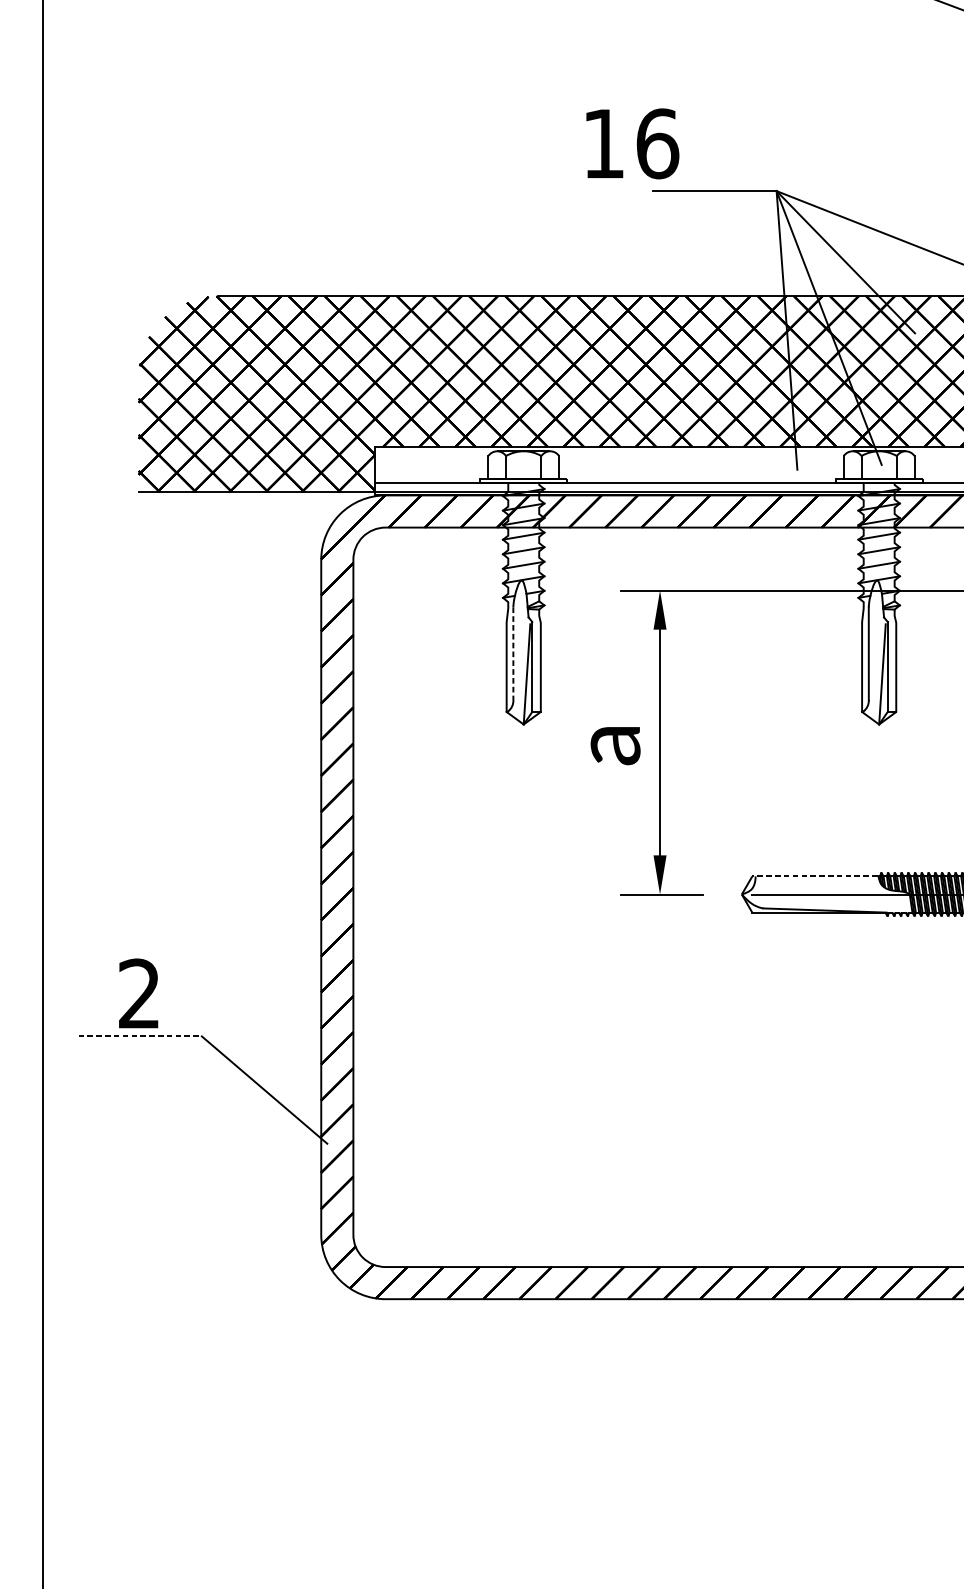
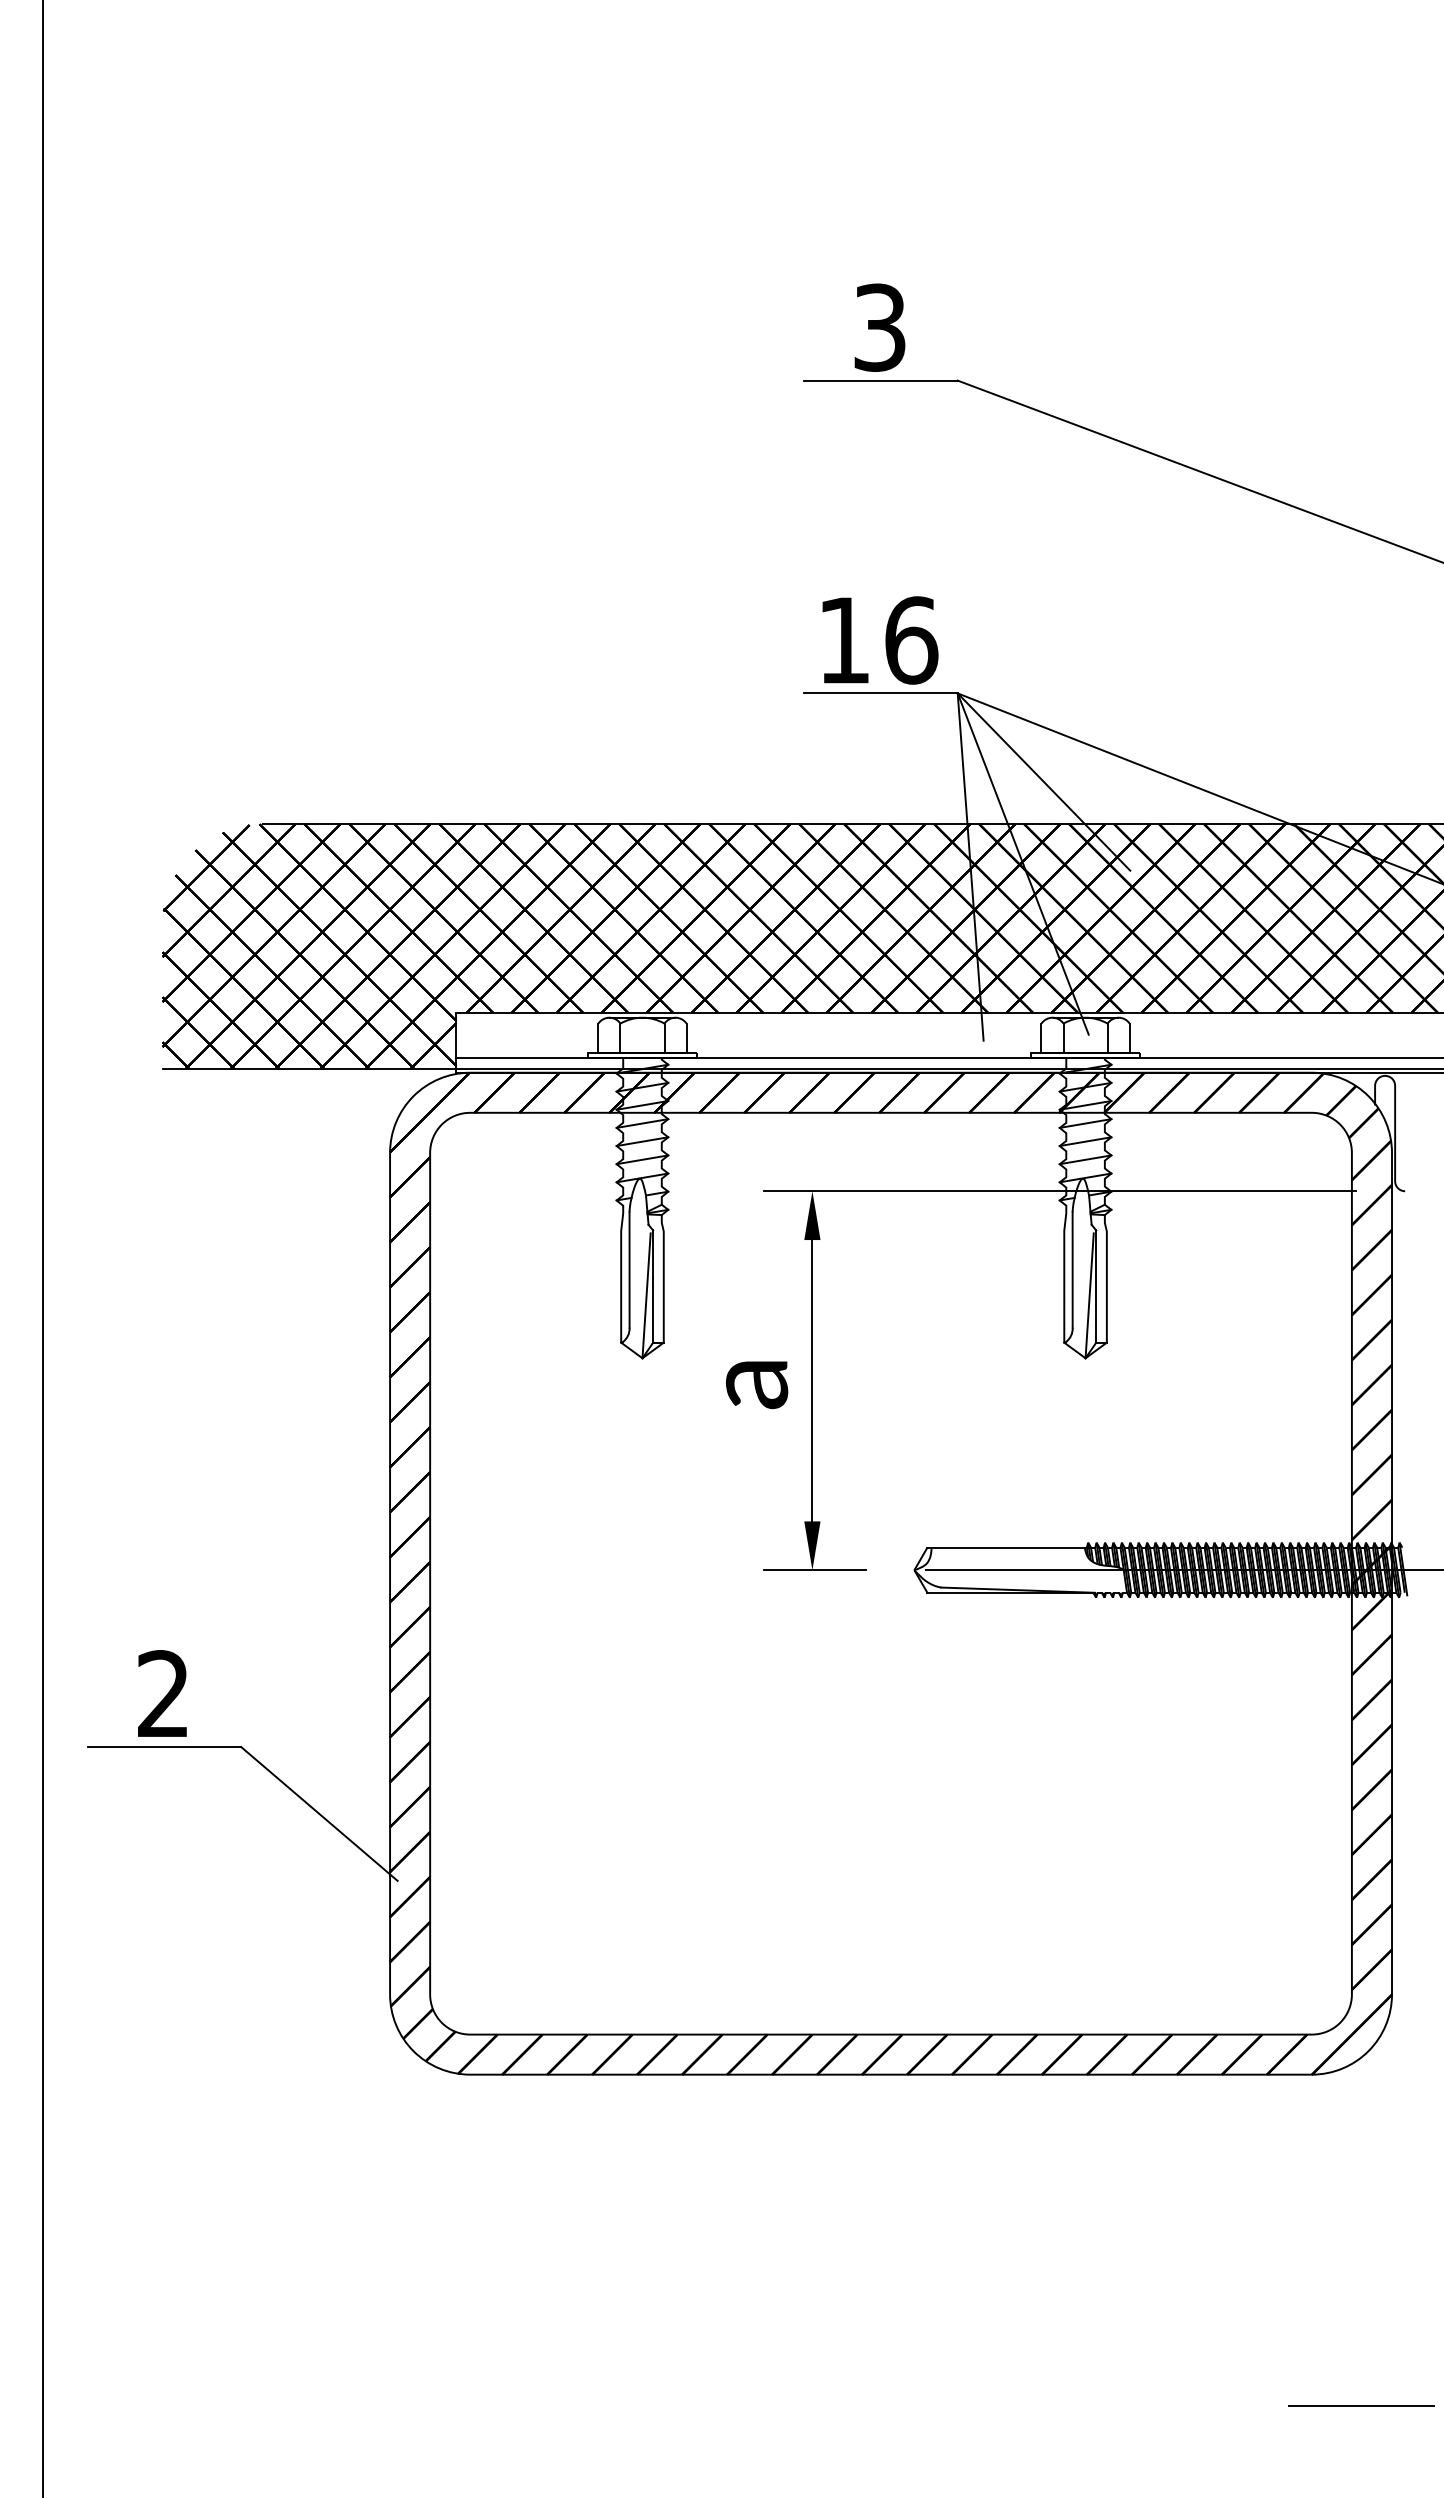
text: (632, 143) -> (880, 640), moved
line: (513, 654) -> (629, 1270), dashed -> solid
line: (819, 876) -> (1011, 1547), dashed -> solid
line: (140, 1036) -> (164, 1747), dashed -> solid

